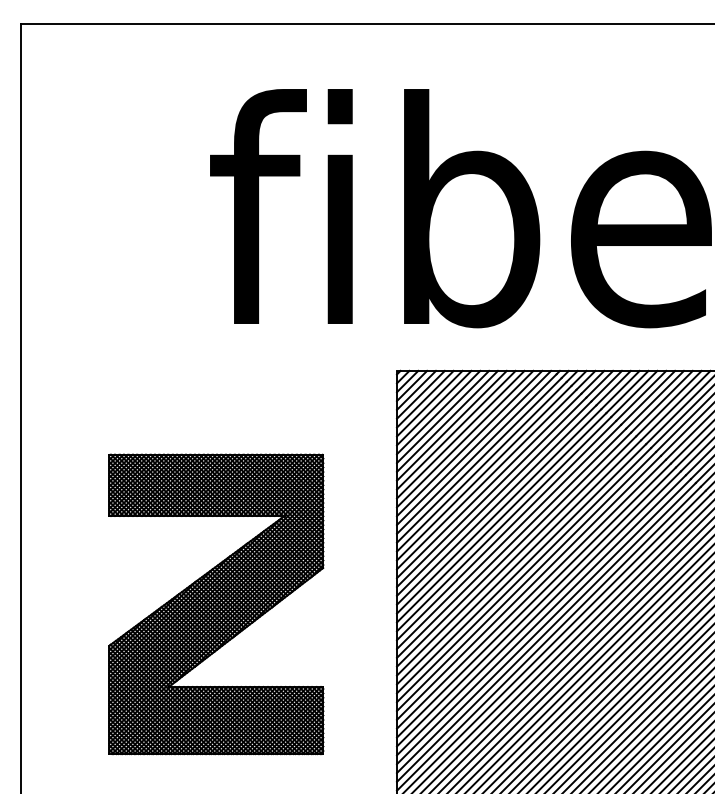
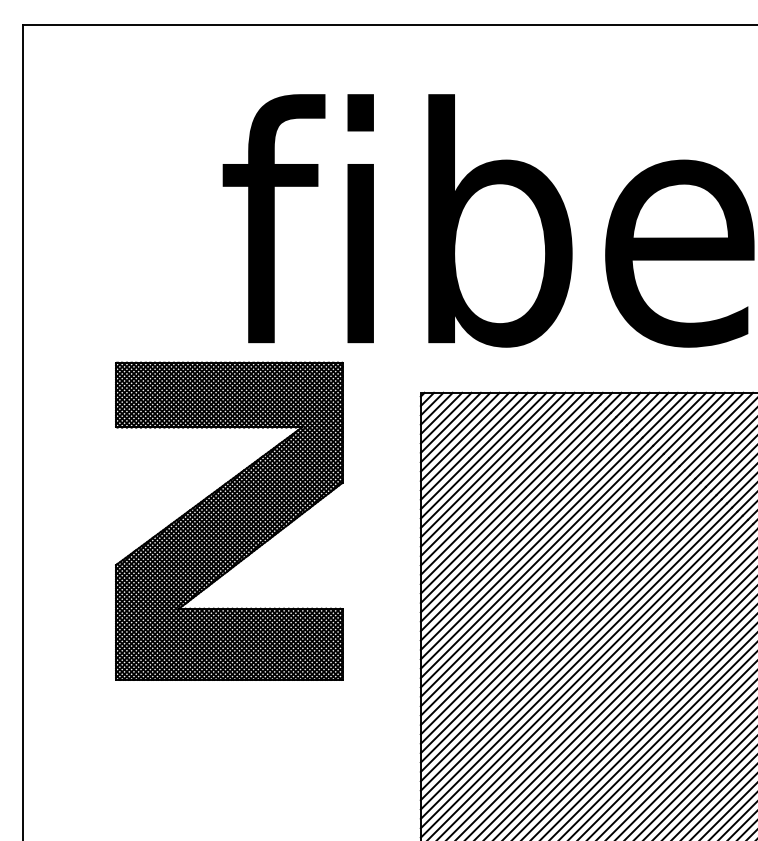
part: (216, 603) -> (229, 520), moved

